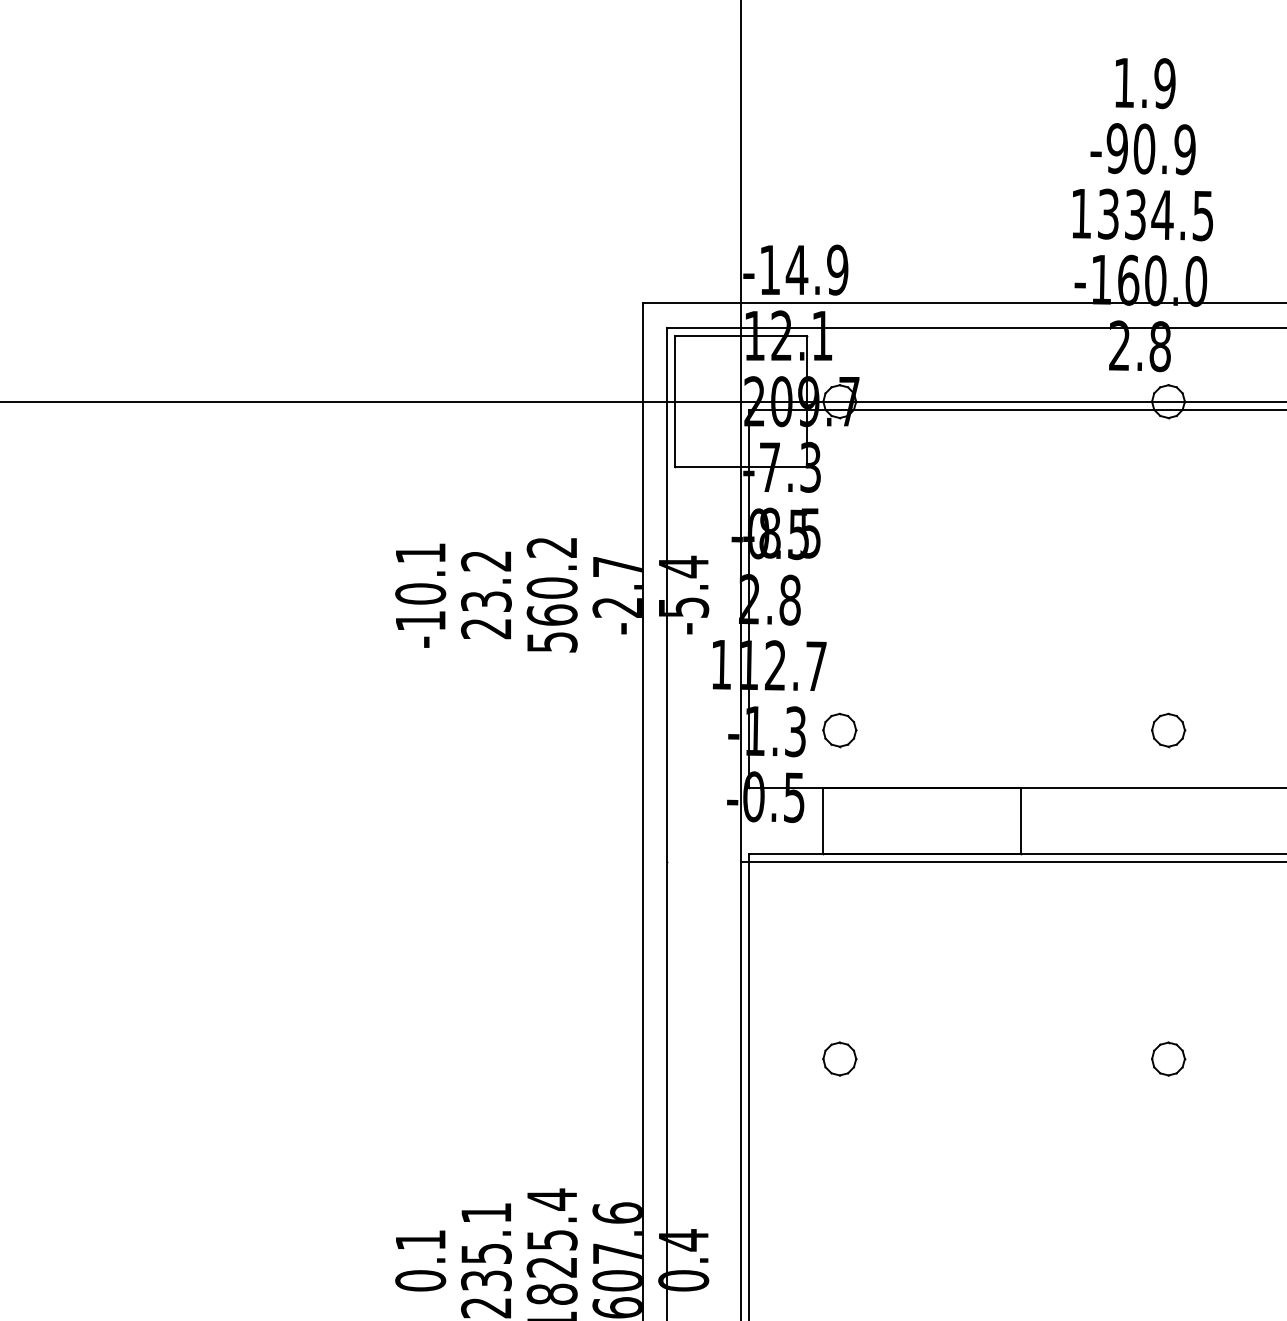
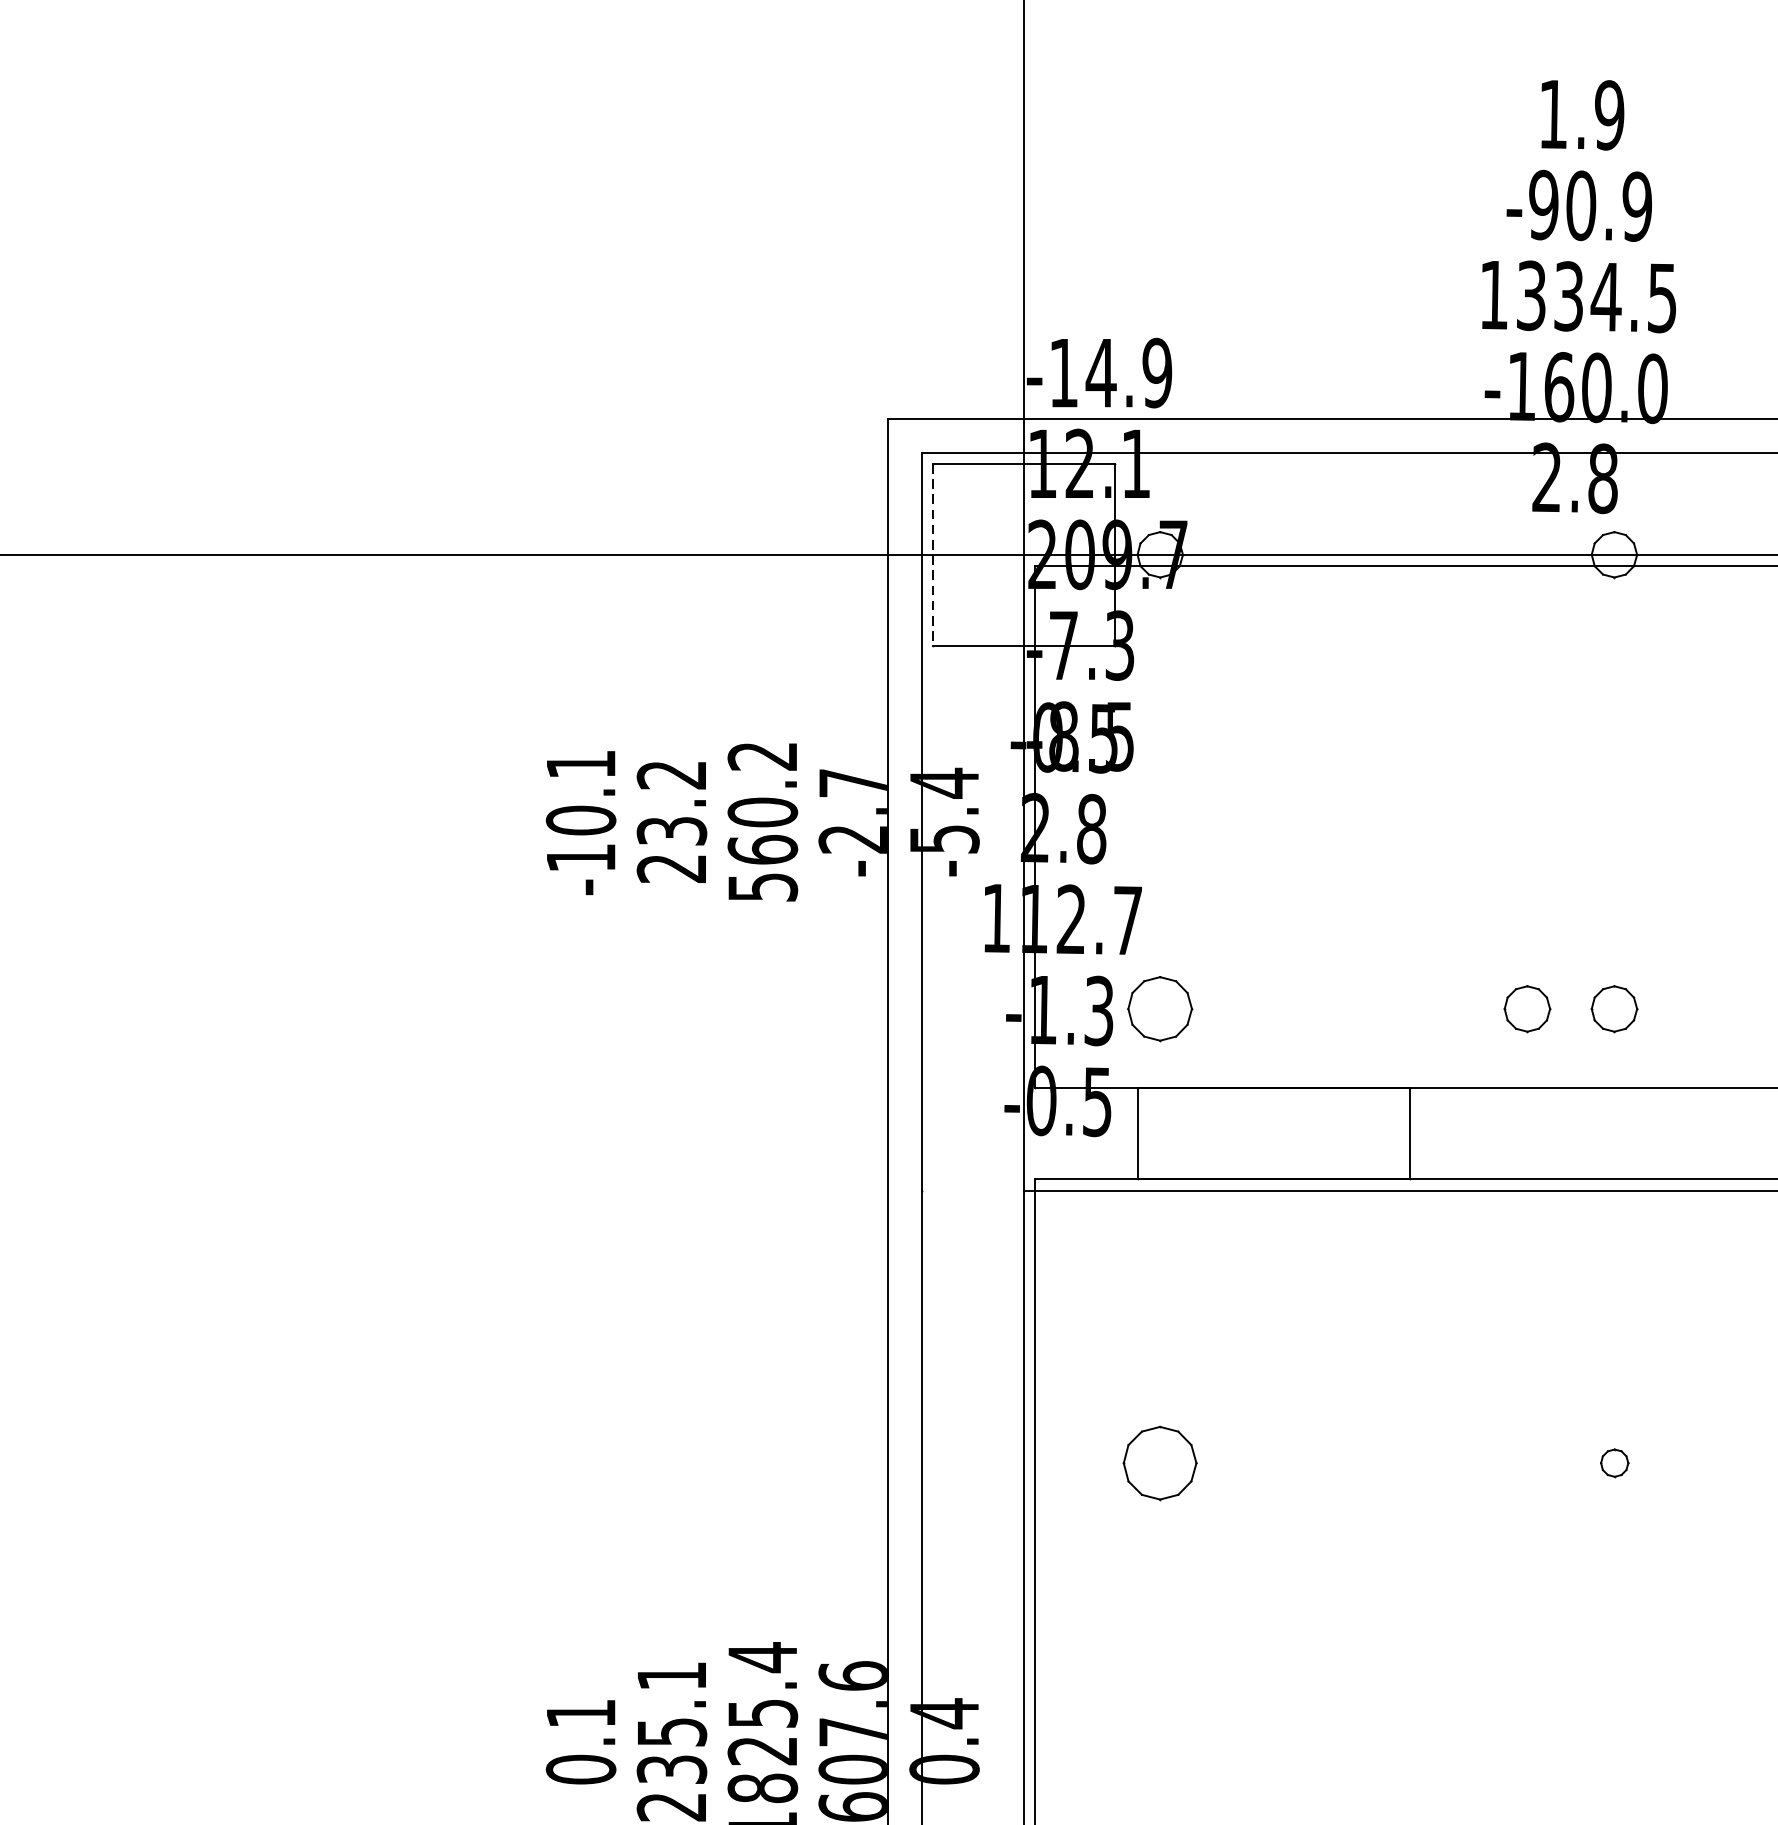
line: (675, 401) -> (933, 554), solid -> dashed
part: (839, 730) -> (1159, 1009), size x1.4
part: (1105, 730) -> (1527, 1009), added
part: (839, 1058) -> (1159, 1462), size x1.6
part: (1168, 1058) -> (1614, 1462), size x0.6

